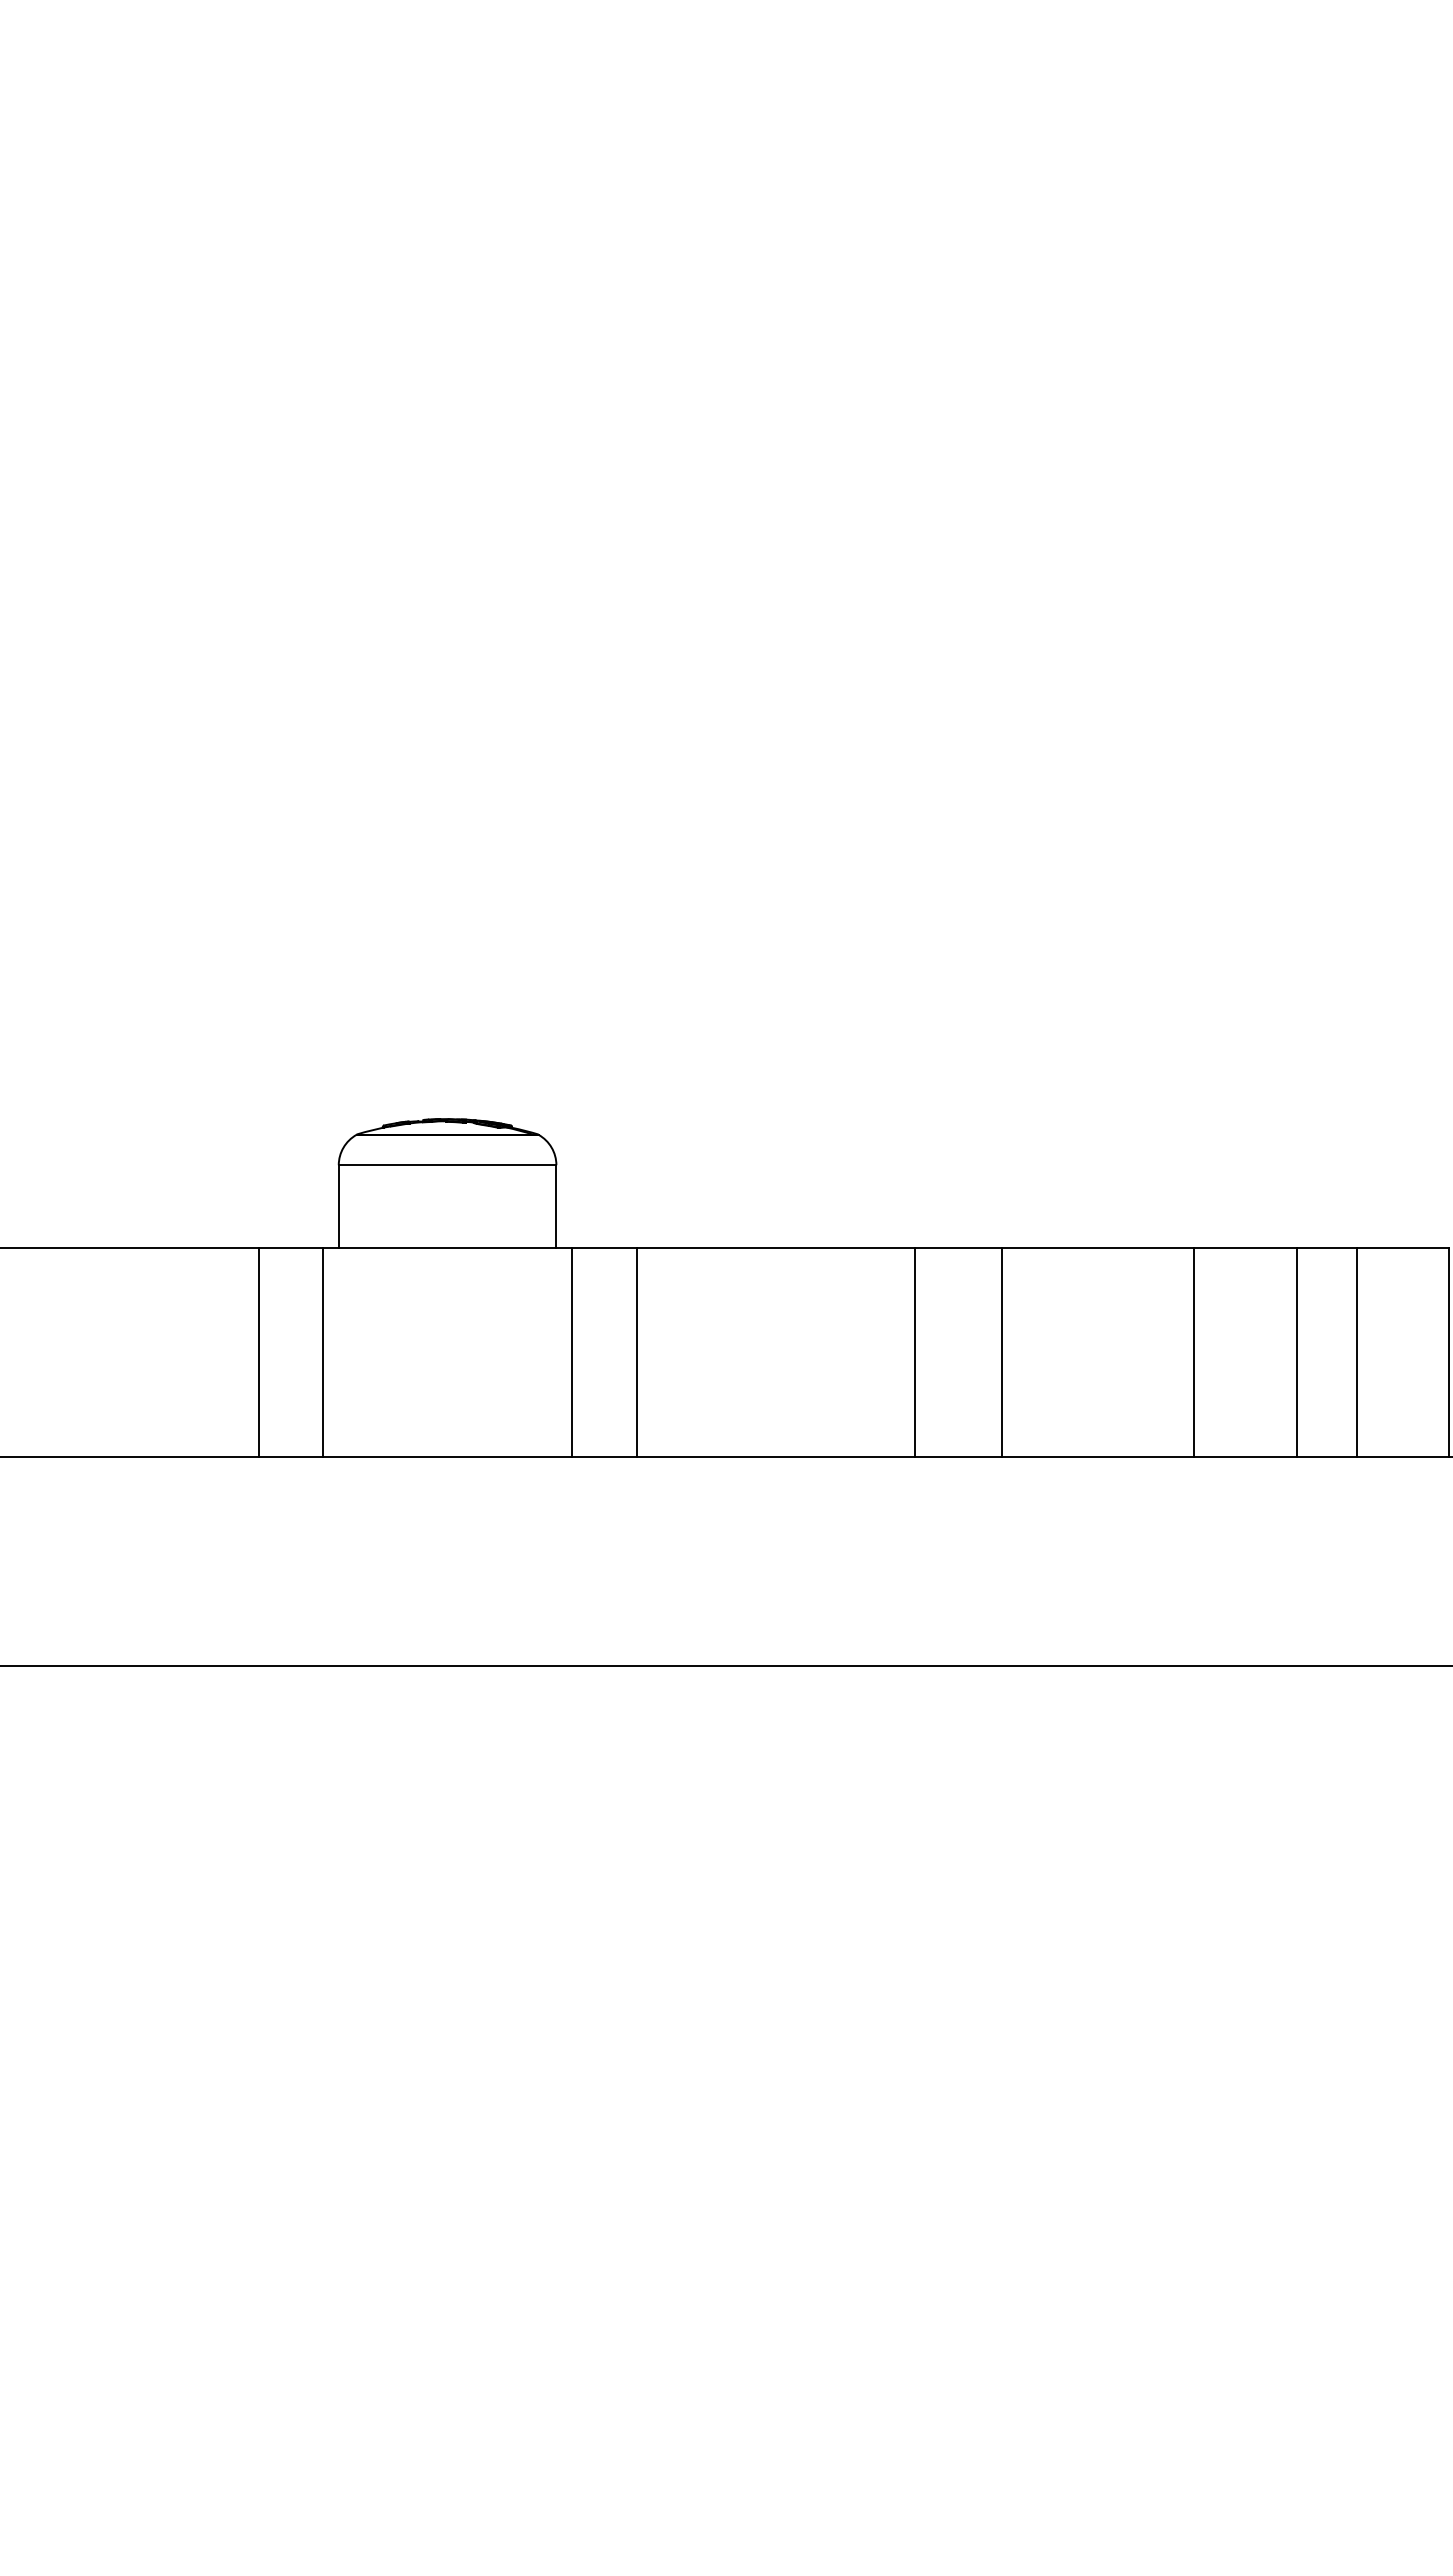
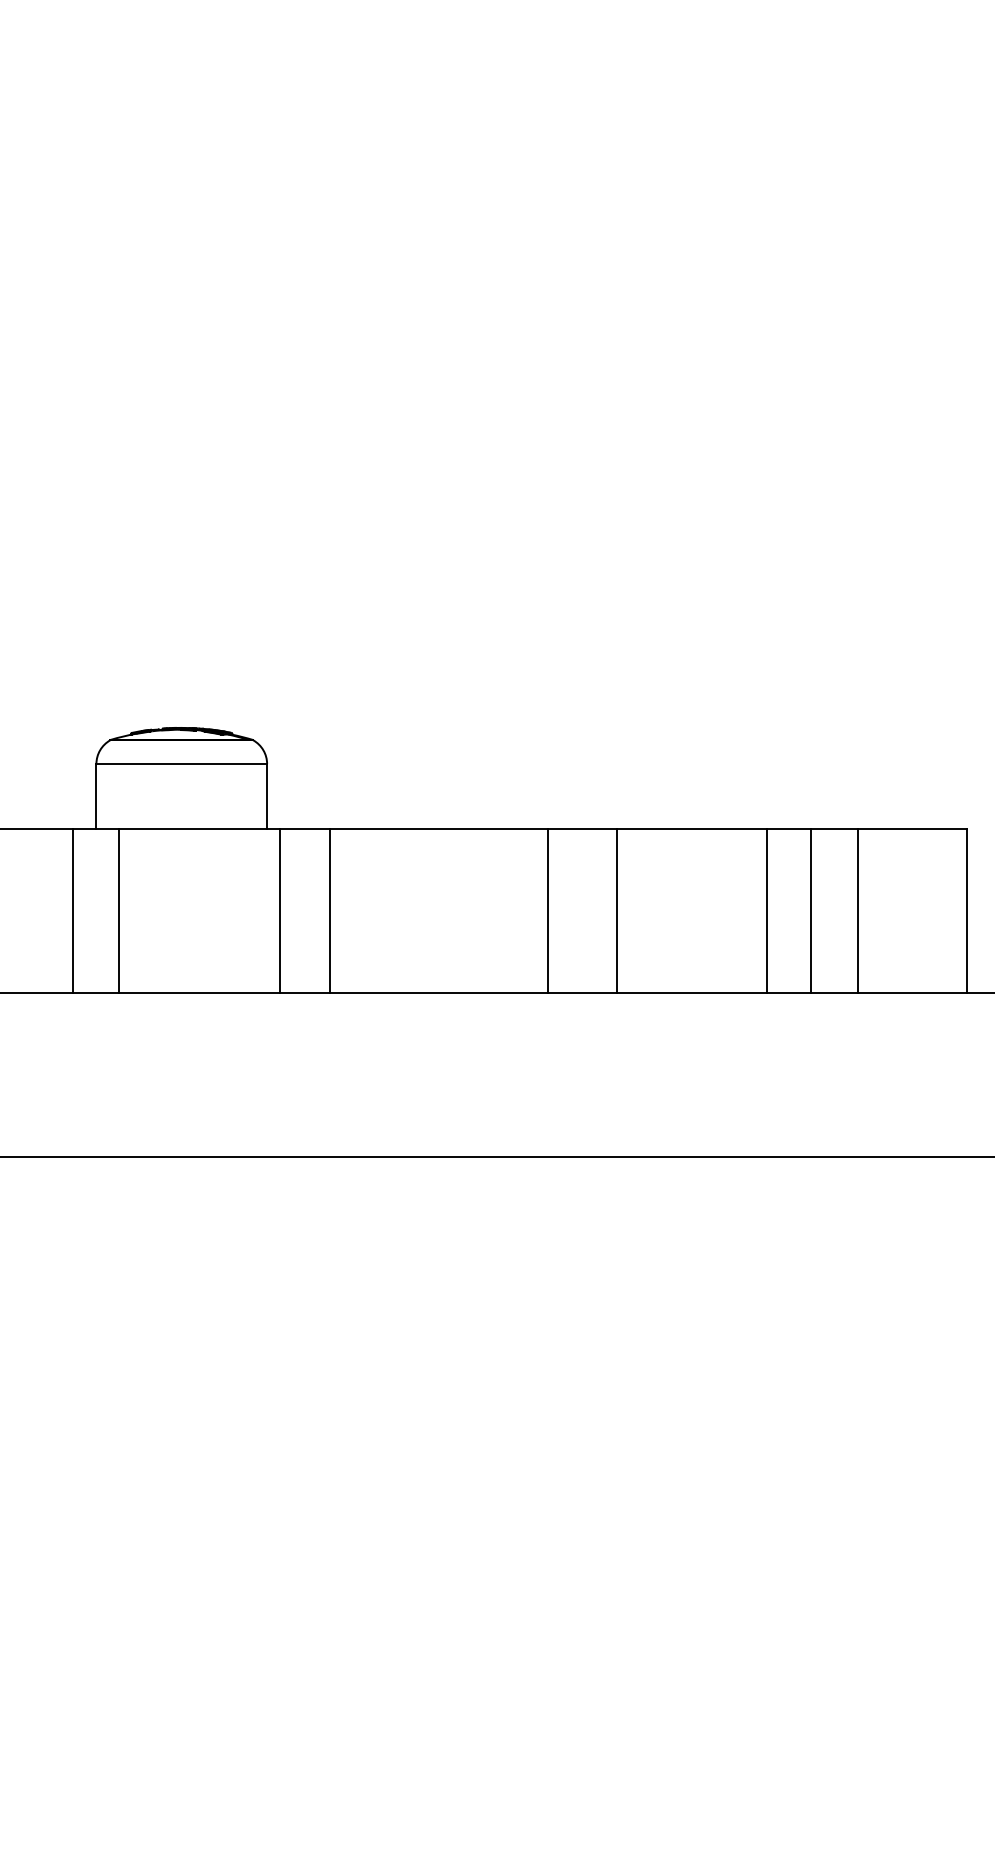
line: (258, 1352) -> (72, 910), moved
line: (322, 1352) -> (118, 910), moved
line: (1297, 1352) -> (810, 910), moved
line: (1356, 1352) -> (857, 910), moved

